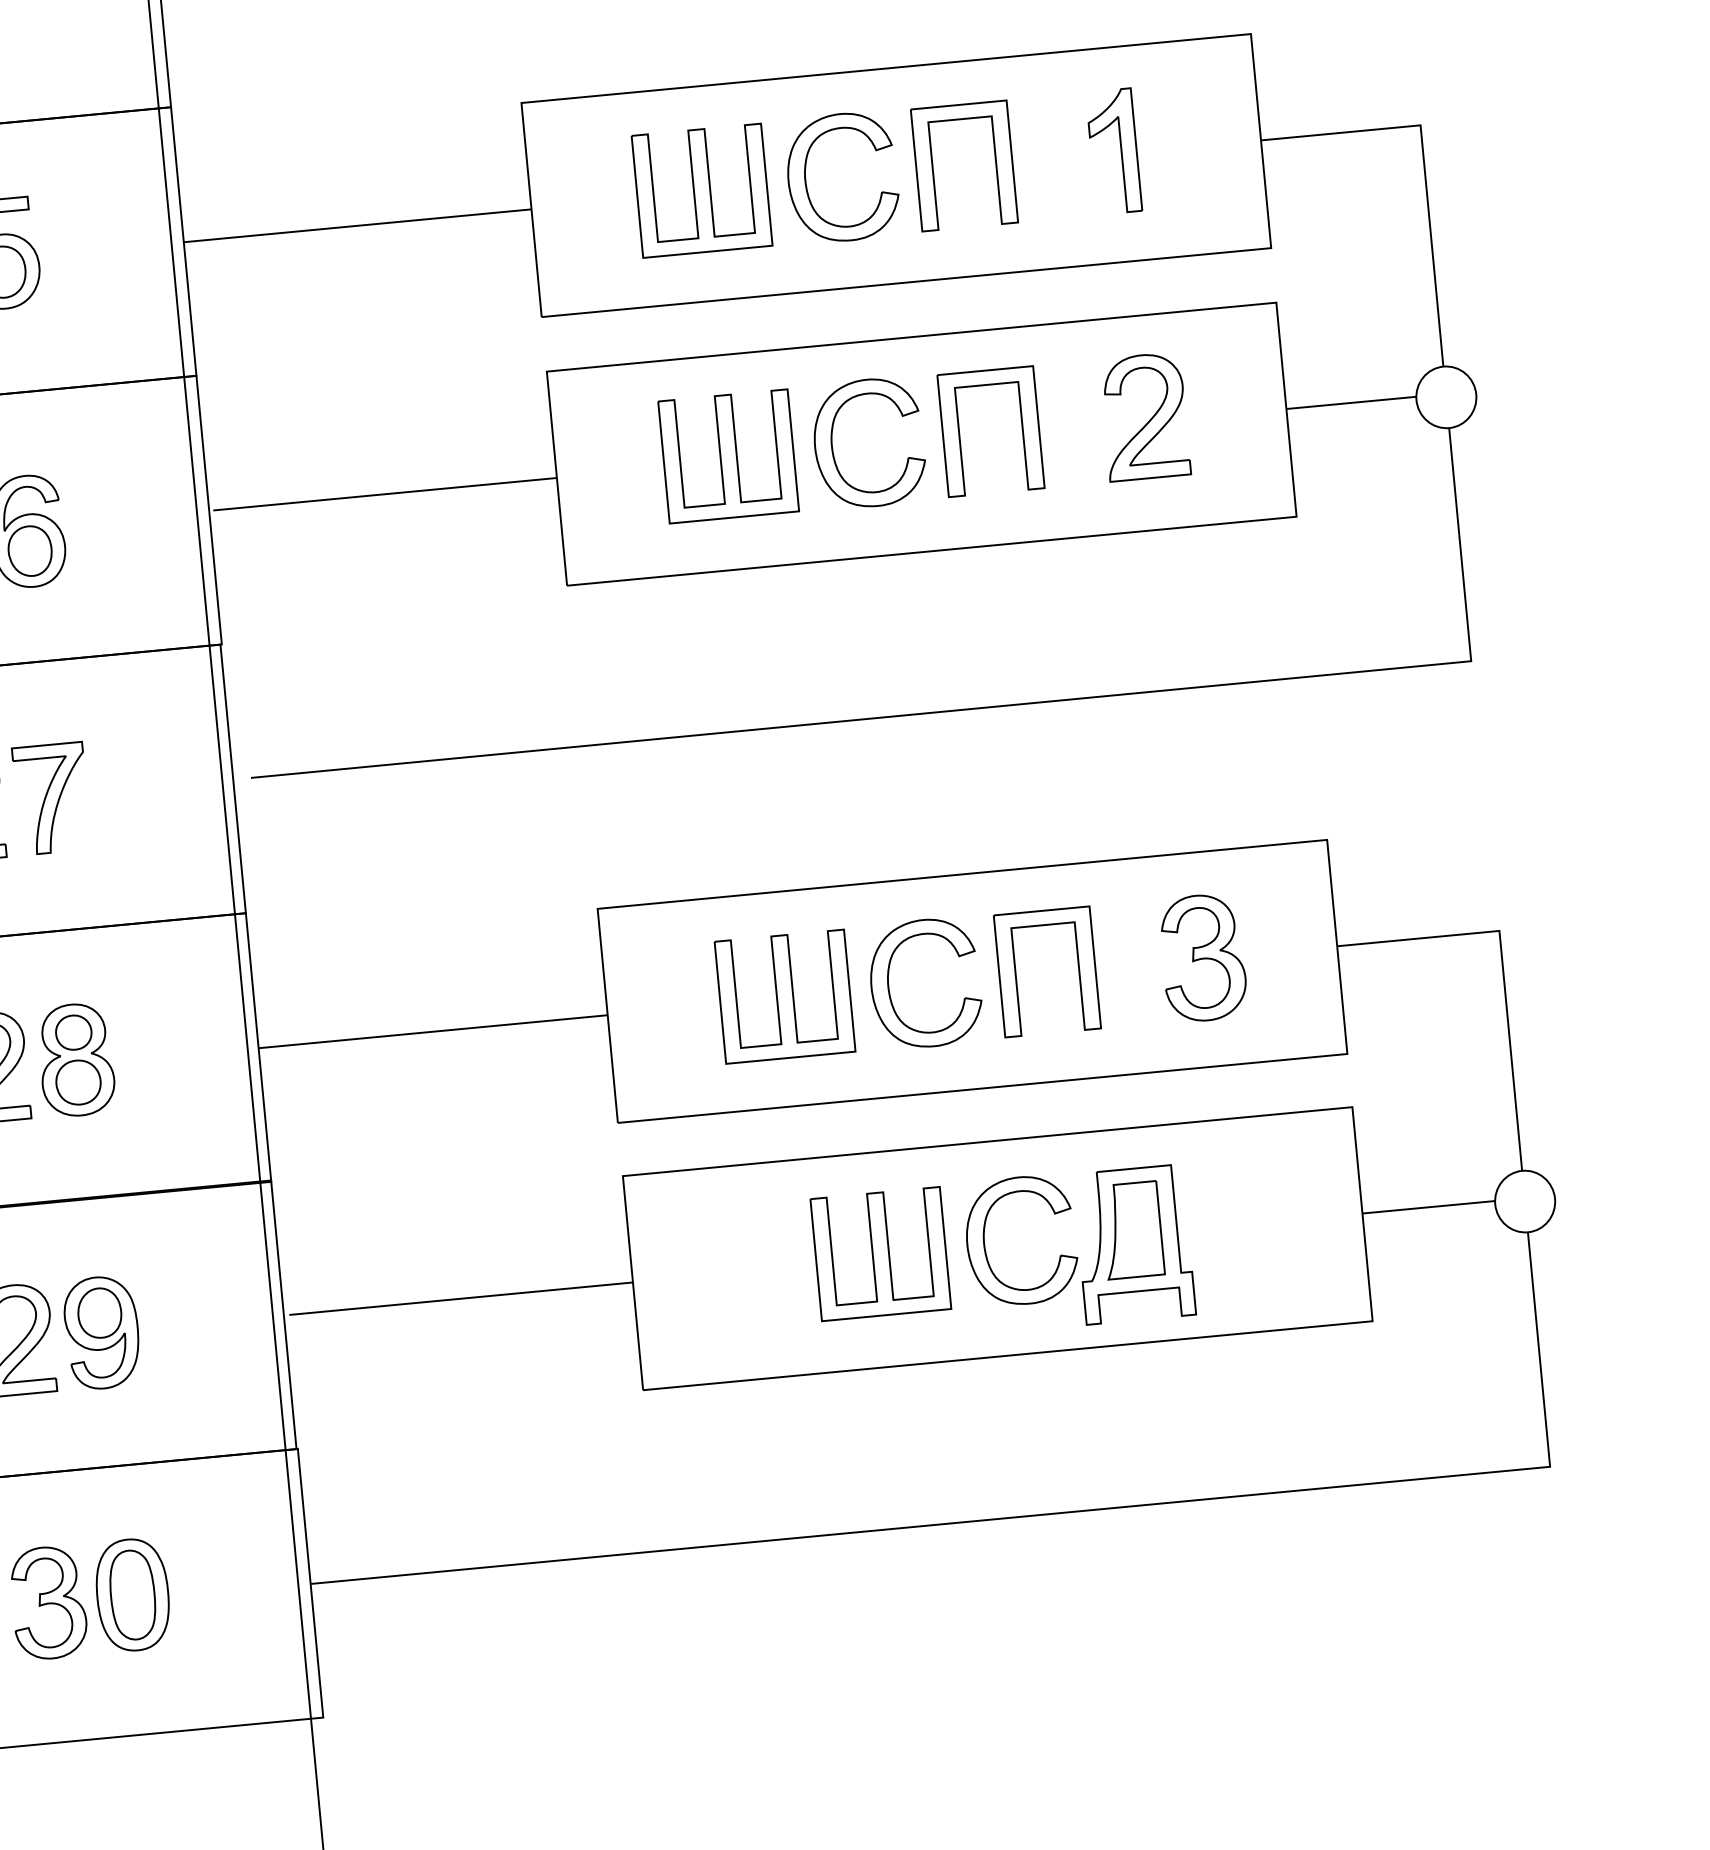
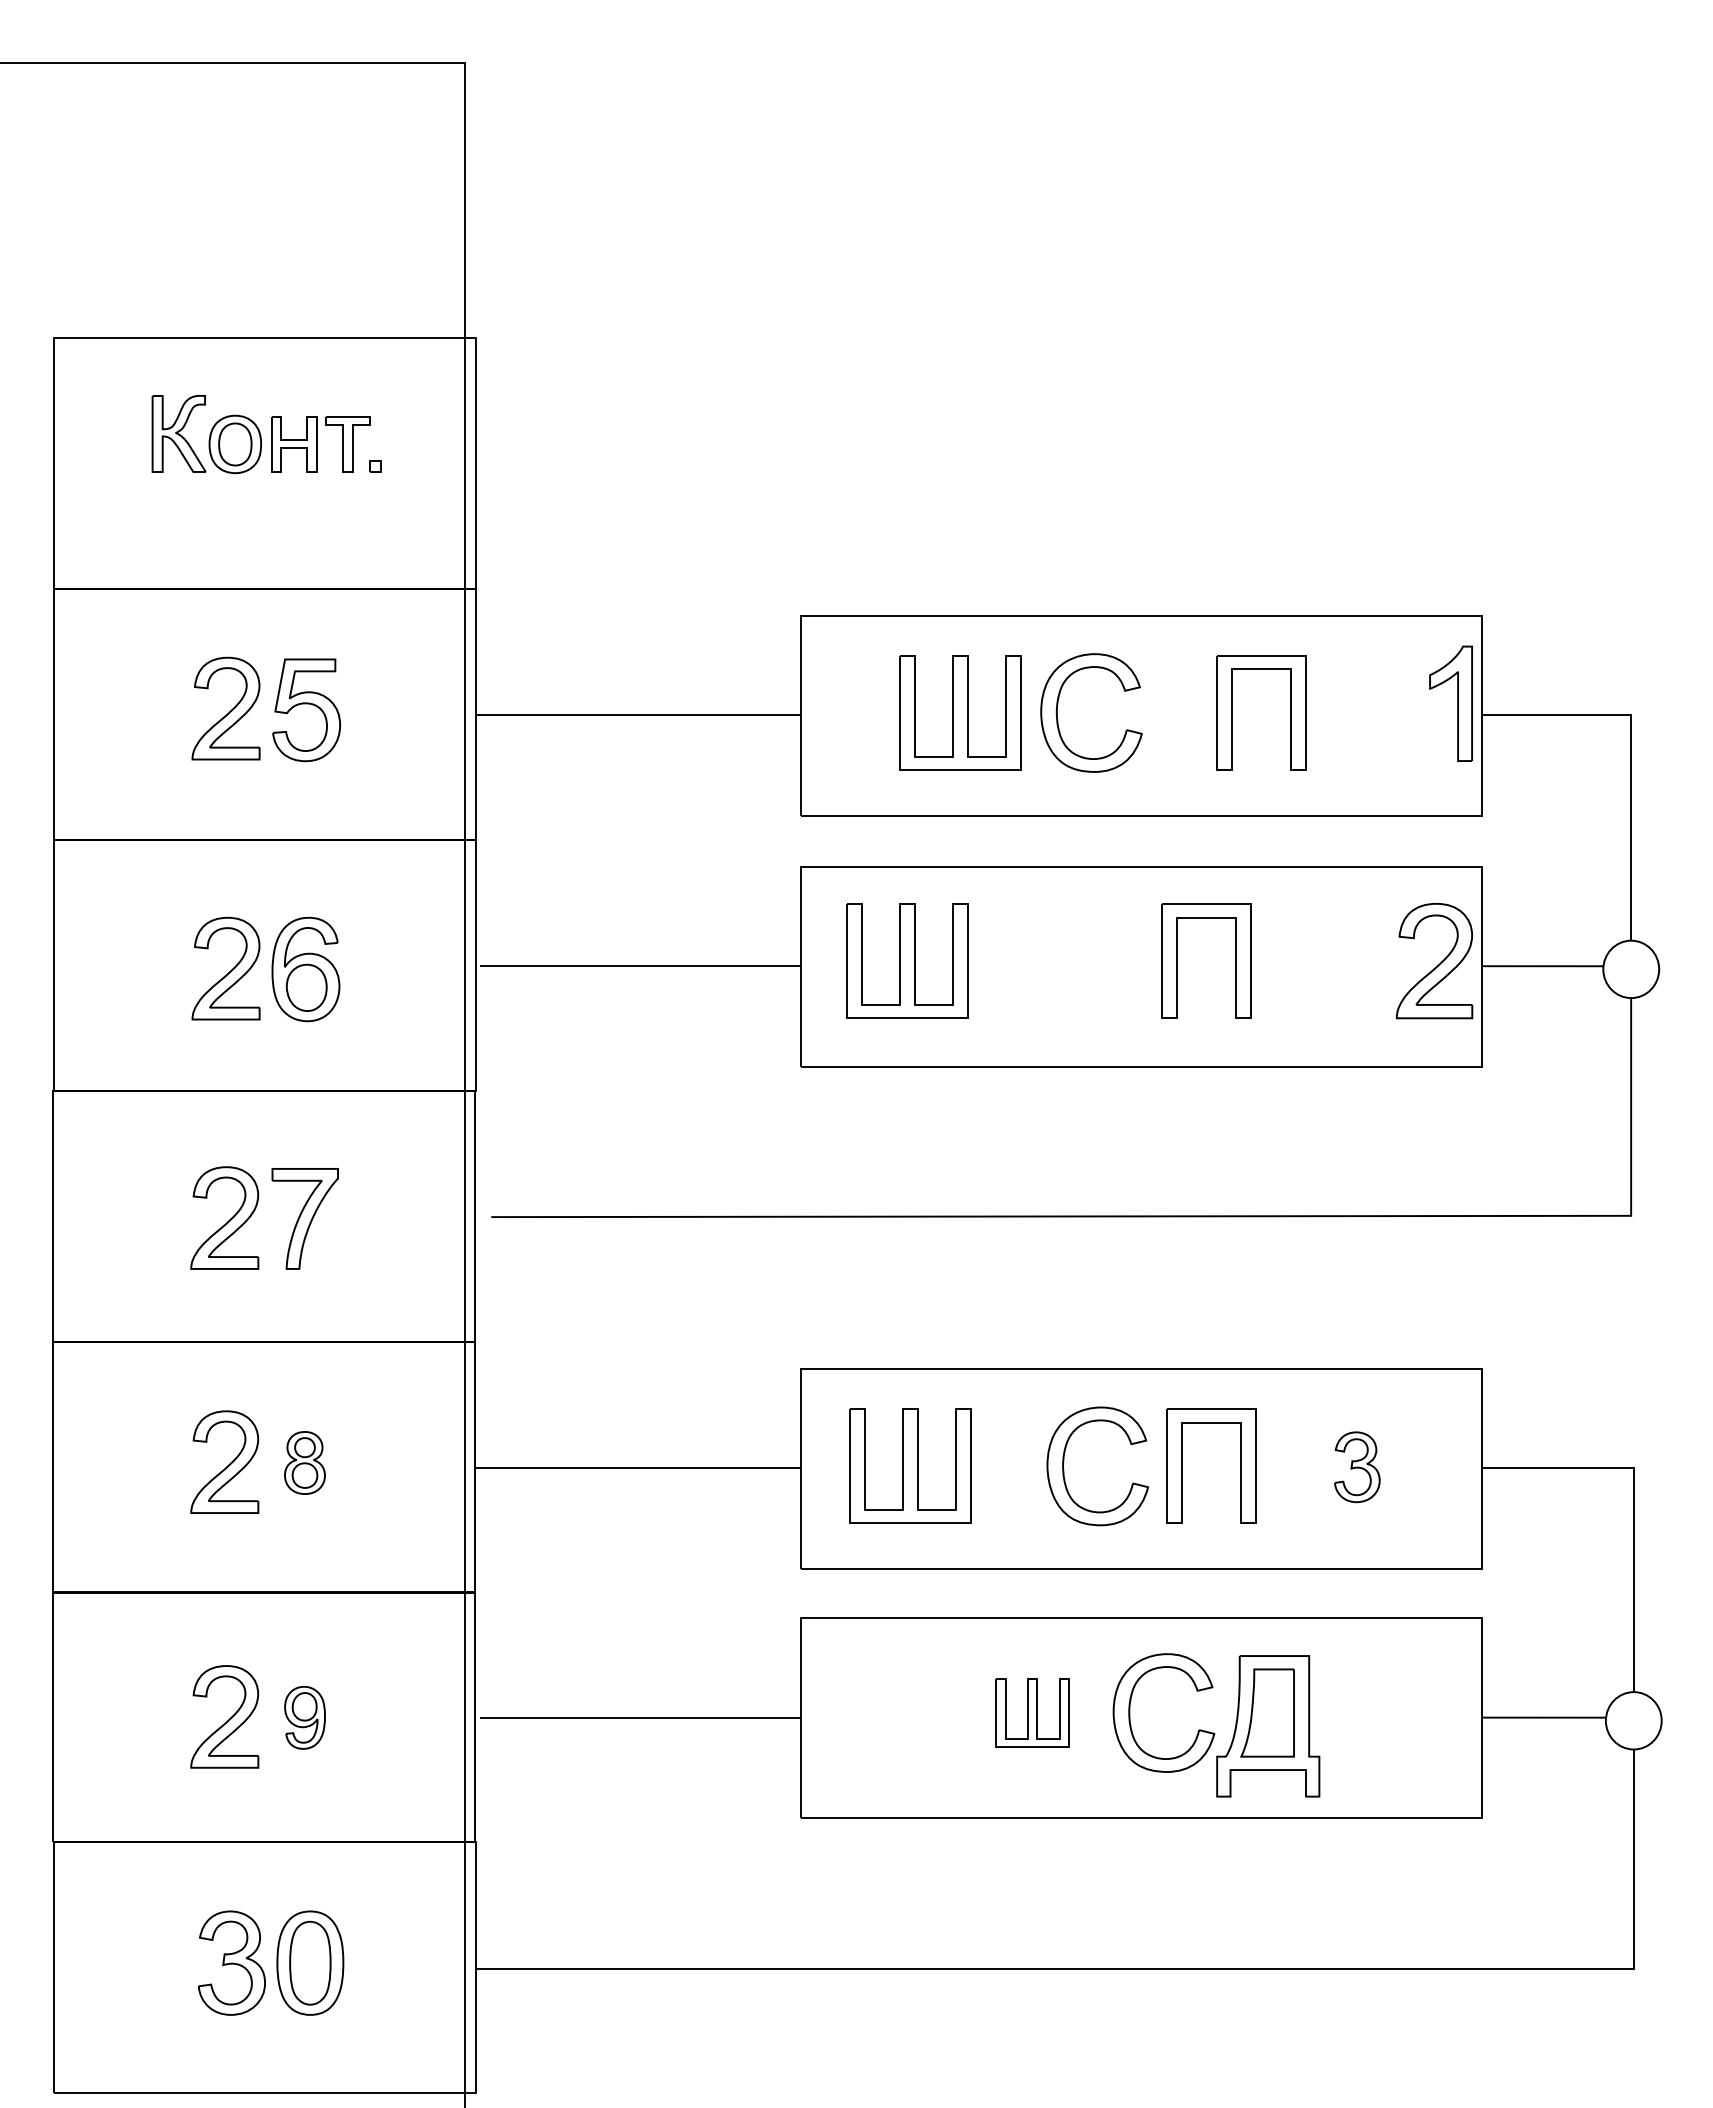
part: (1120, 150) -> (1457, 703), moved
part: (933, 168) -> (1232, 712), moved
part: (1144, 416) -> (1434, 960), moved
part: (833, 447) -> (1059, 962), removed
part: (728, 455) -> (907, 960), moved
part: (1203, 958) -> (1357, 1467), size x0.6
part: (784, 995) -> (910, 1465), moved
part: (75, 1059) -> (304, 1462), size x0.6
part: (880, 1253) -> (1032, 1712), size x0.6
part: (101, 1332) -> (304, 1717), size x0.6

